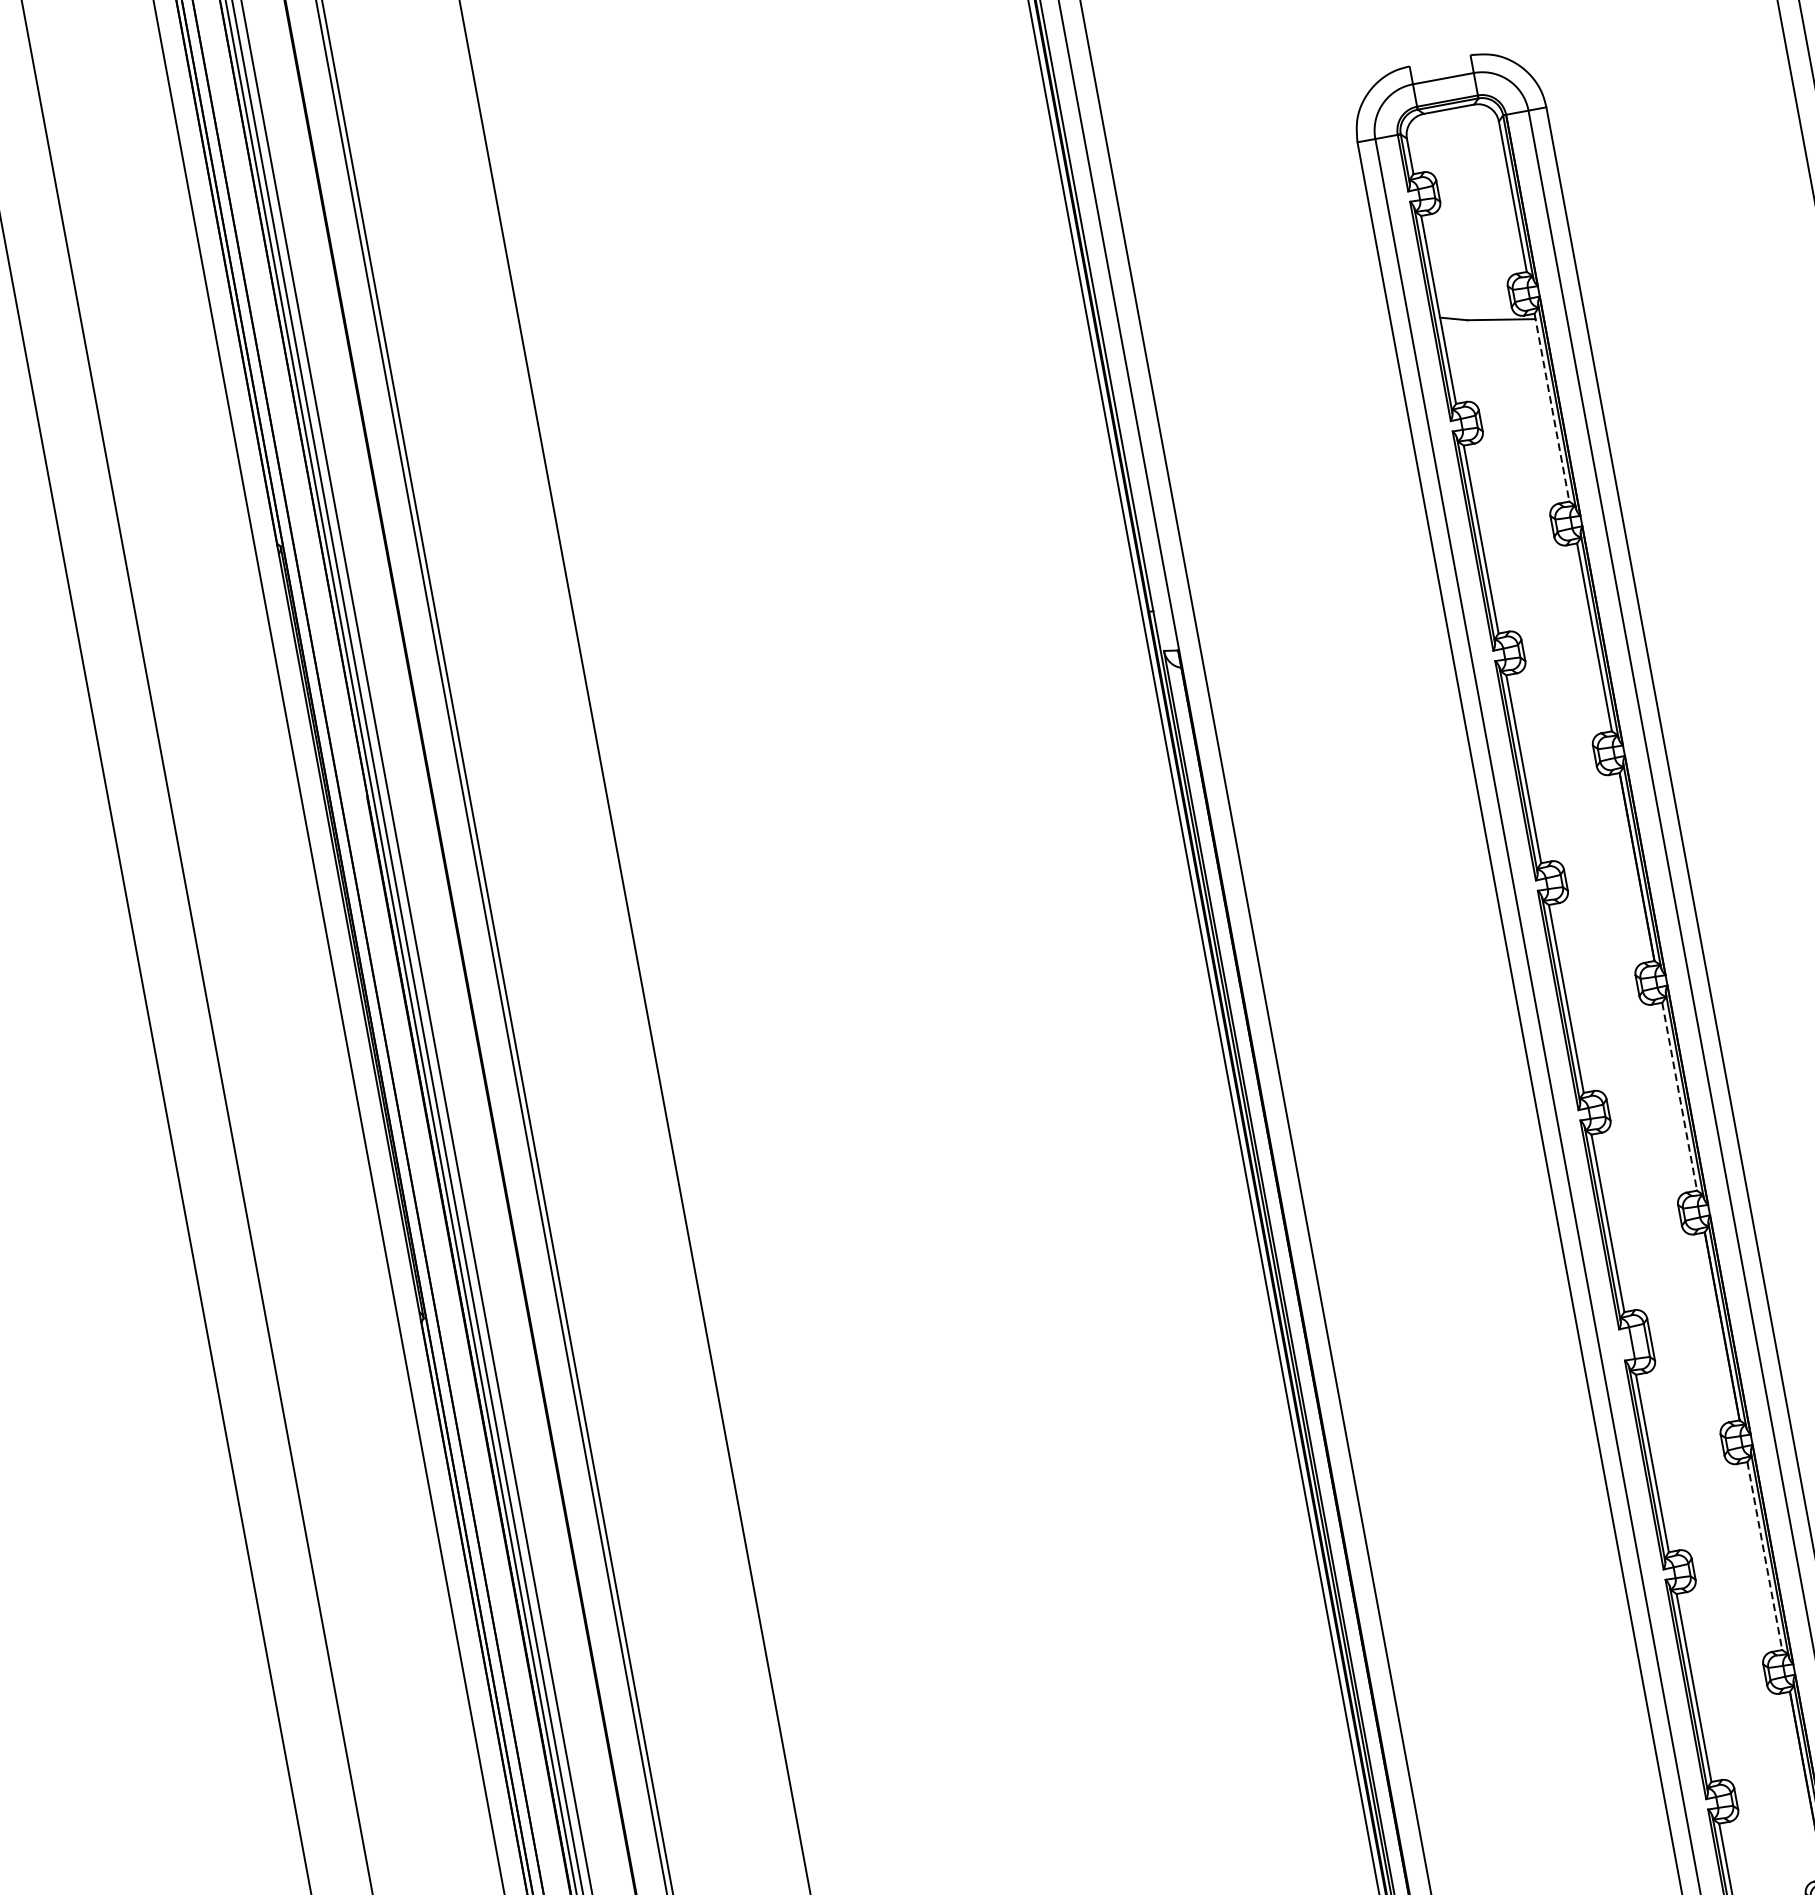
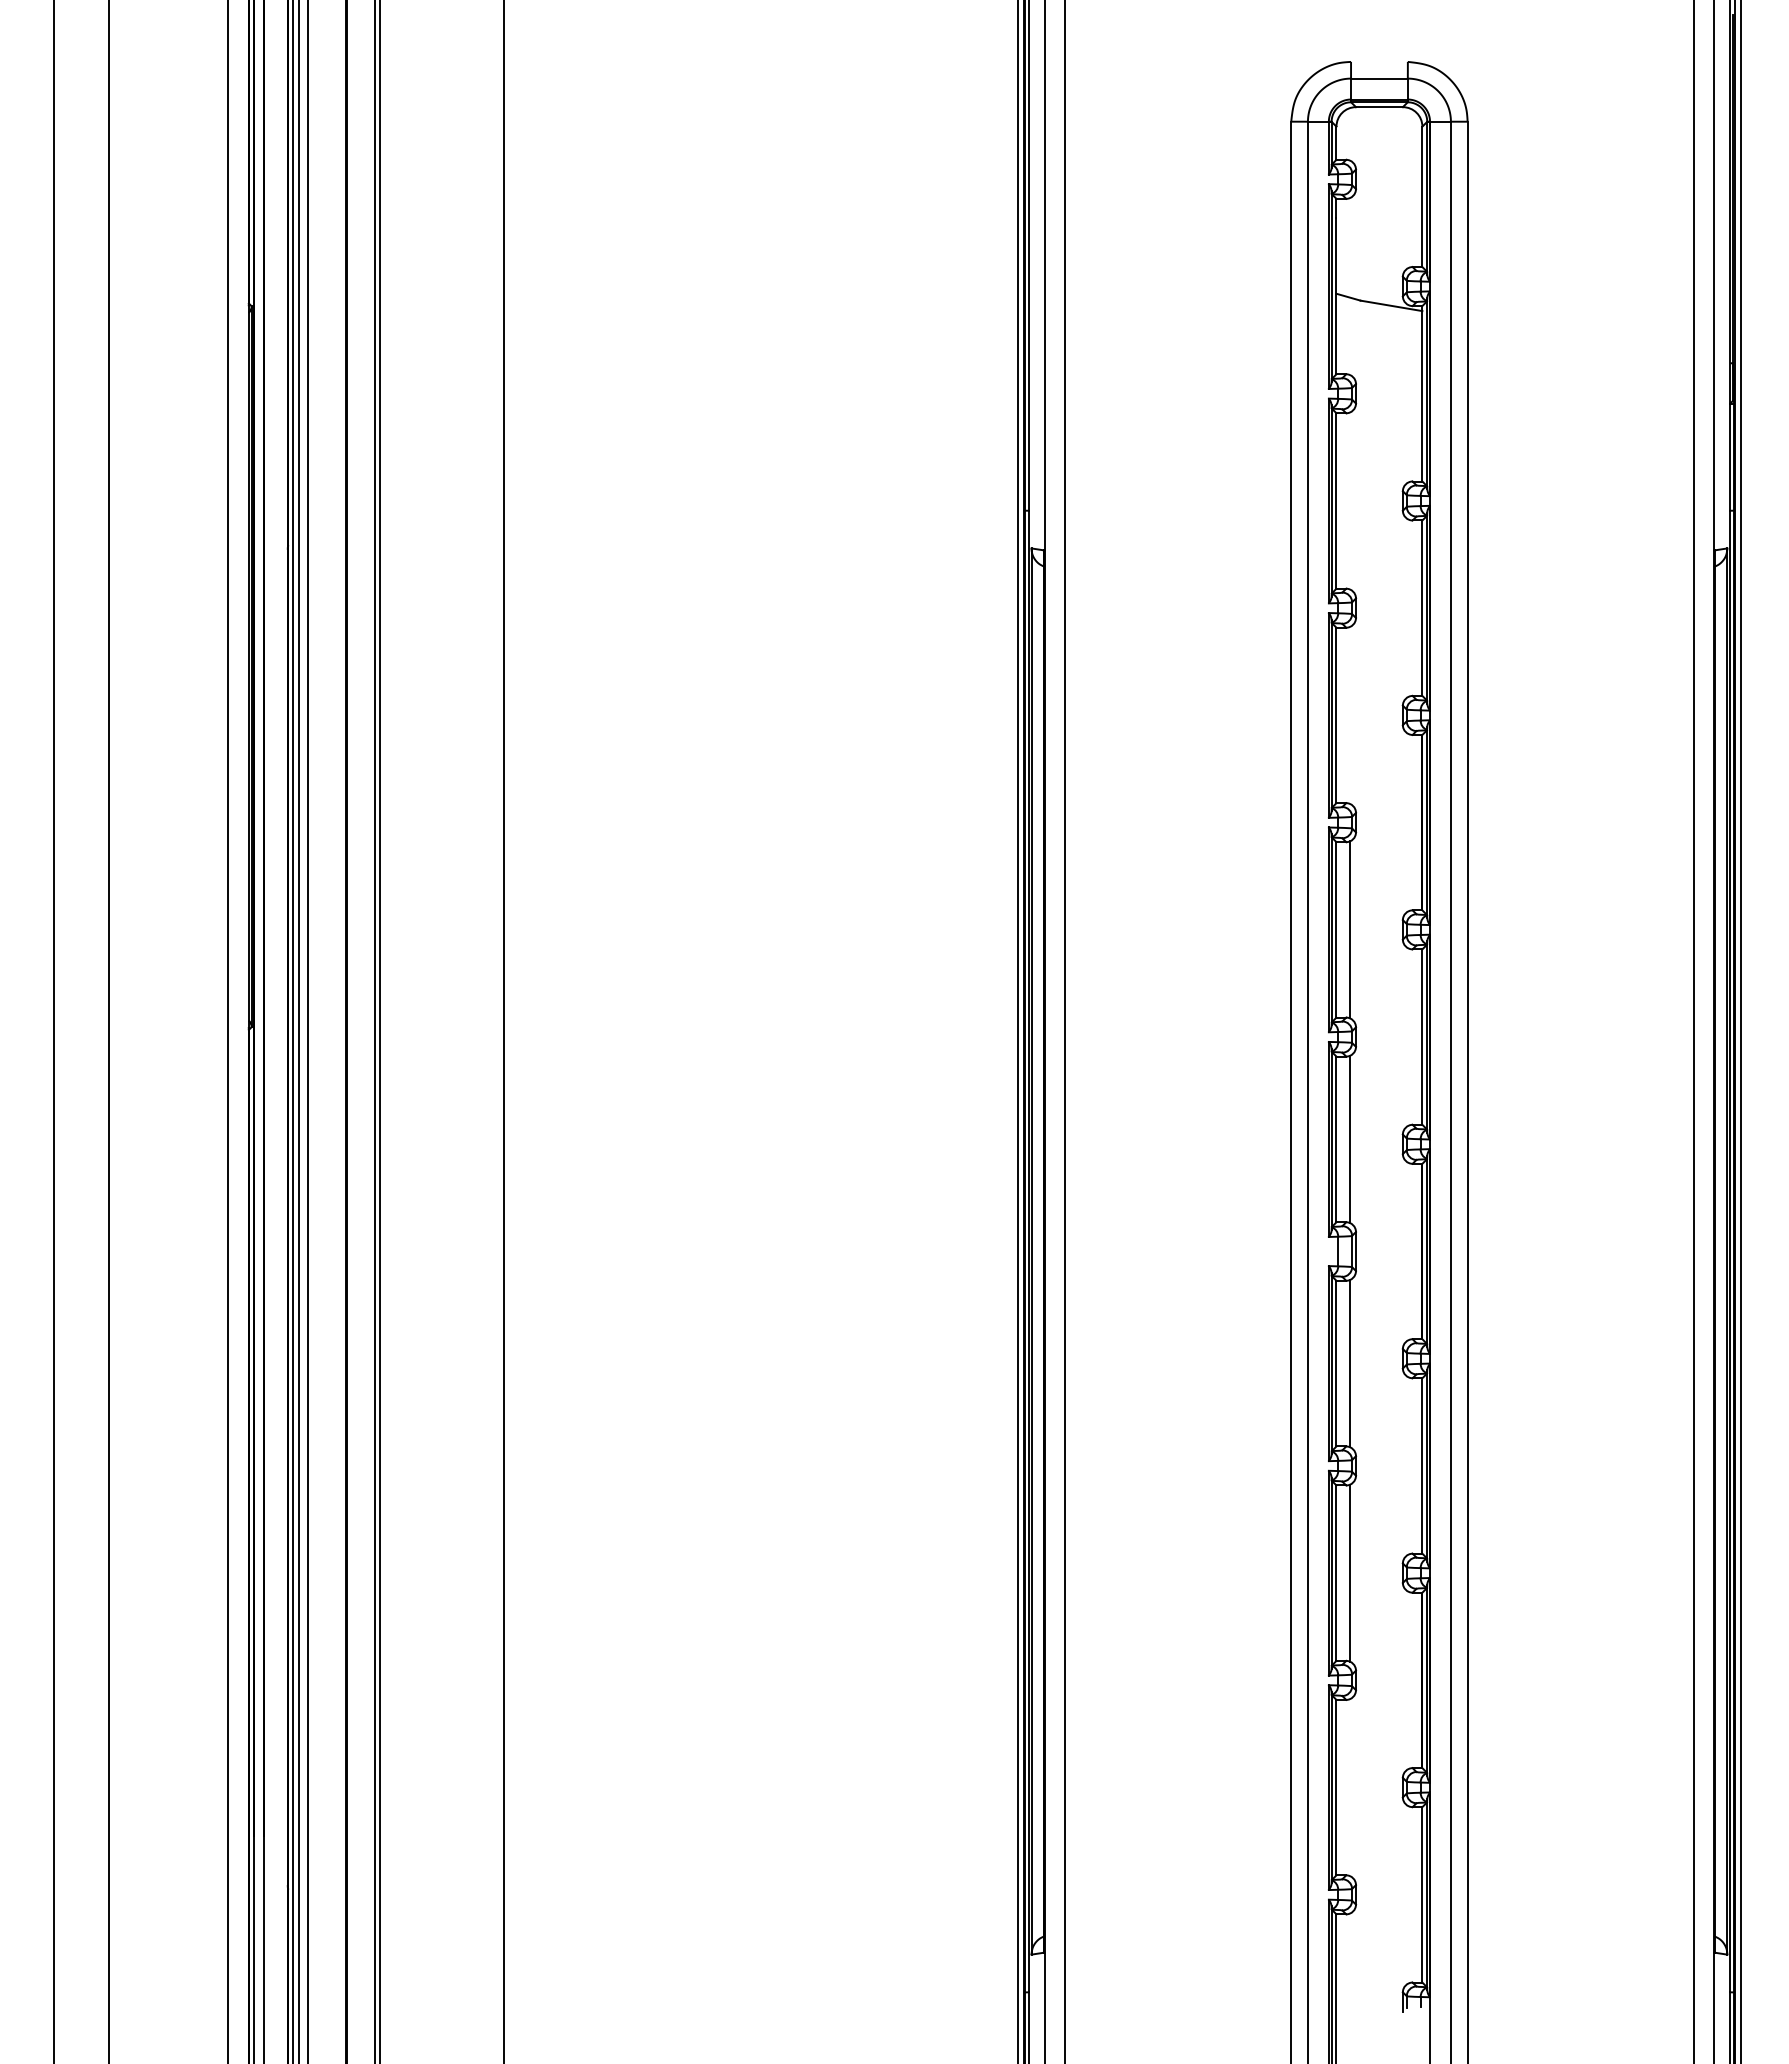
line: (1552, 407) -> (1422, 393), dashed -> solid
line: (1581, 995) -> (1350, 929), added
line: (1679, 1097) -> (1422, 1037), dashed -> solid
line: (1622, 1220) -> (1350, 1139), added
line: (1667, 1460) -> (1350, 1363), added
line: (1764, 1555) -> (1422, 1465), dashed -> solid
line: (1708, 1684) -> (1350, 1572), added

